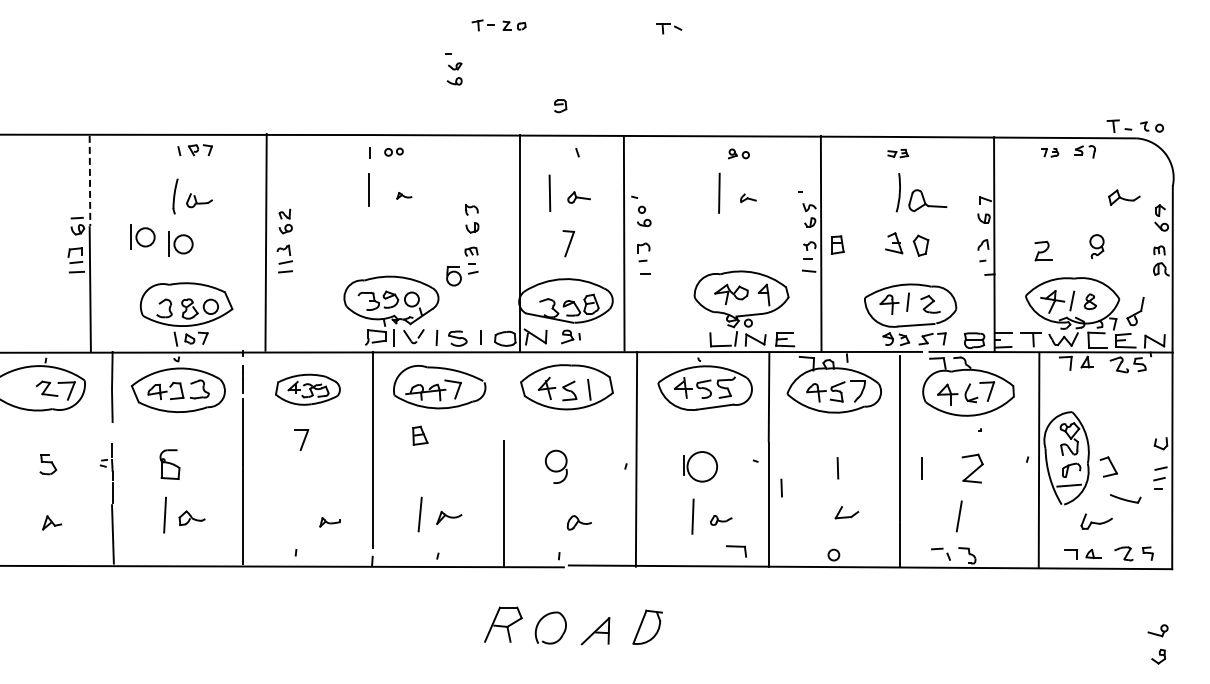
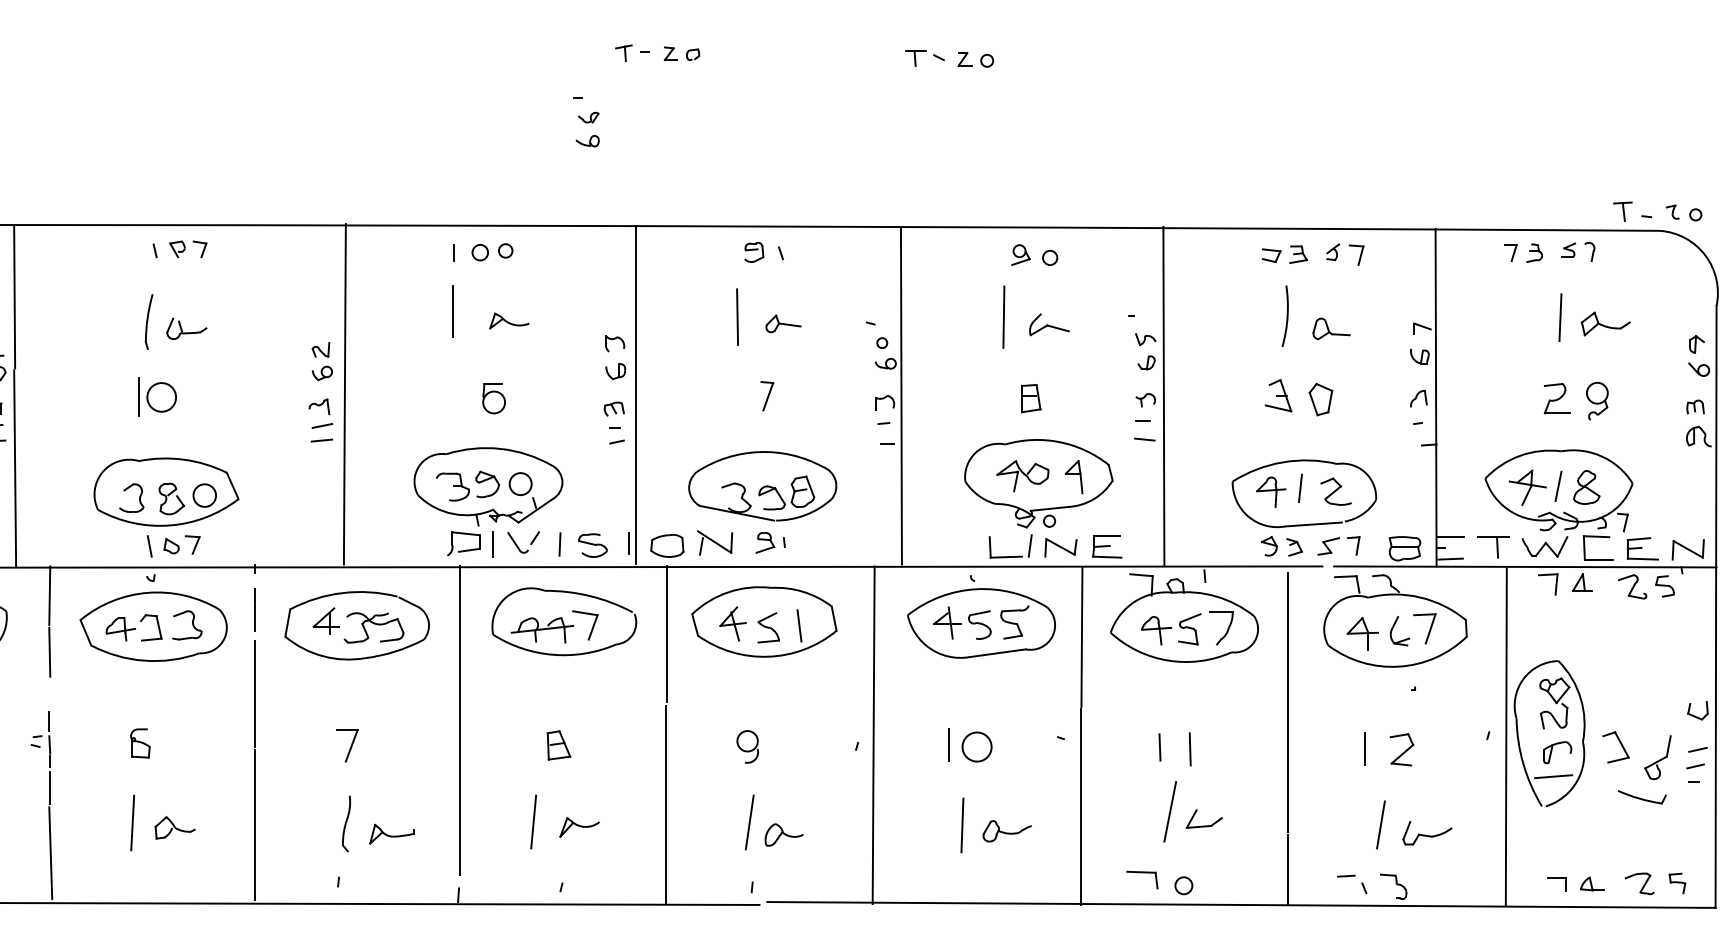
part: (701, 29) -> (975, 59), added
part: (560, 106) -> (754, 253), moved
part: (393, 152) -> (491, 253), size x1.43
part: (1049, 152) -> (1522, 253), size x1.43
part: (738, 153) -> (1033, 254), size x1.43
part: (898, 153) -> (1285, 254), size x1.43
part: (936, 153) -> (1345, 254), added
line: (89, 181) -> (13, 298), dashed -> solid
line: (1073, 193) -> (1560, 317), added
part: (404, 195) -> (508, 320), size x1.67
part: (748, 197) -> (1049, 323), size x1.67
part: (1124, 197) -> (1606, 323), moved
part: (927, 200) -> (1330, 328), size x0.62
part: (142, 236) -> (97, 385), removed
line: (265, 242) -> (343, 394), moved
line: (520, 242) -> (636, 394), moved
part: (568, 243) -> (766, 396), size x0.71
line: (623, 243) -> (900, 396), moved
part: (837, 244) -> (1030, 397), moved
part: (1043, 251) -> (1557, 399), moved
part: (453, 275) -> (493, 397), moved
part: (1090, 301) -> (1587, 487), size x1.43
part: (1135, 311) -> (1657, 757), moved
part: (307, 389) -> (356, 625), size x1.43
line: (504, 394) -> (666, 633), added
part: (420, 435) -> (559, 744), moved
part: (301, 439) -> (347, 744), moved
part: (169, 464) -> (139, 743), size x0.62
part: (556, 466) -> (747, 746), size x0.62
circle: (702, 466) -> (977, 746), size x0.62
line: (921, 468) -> (1363, 749), moved
part: (972, 468) -> (1401, 749), size x0.71
line: (781, 487) -> (1159, 746), moved
line: (824, 507) -> (1169, 810), added
line: (557, 514) -> (749, 821), added
part: (300, 515) -> (345, 823), added
part: (721, 520) -> (1007, 831), size x1.43
part: (1096, 521) -> (1426, 832), moved
part: (329, 522) -> (391, 834), size x1.43
part: (736, 551) -> (1142, 880), moved

